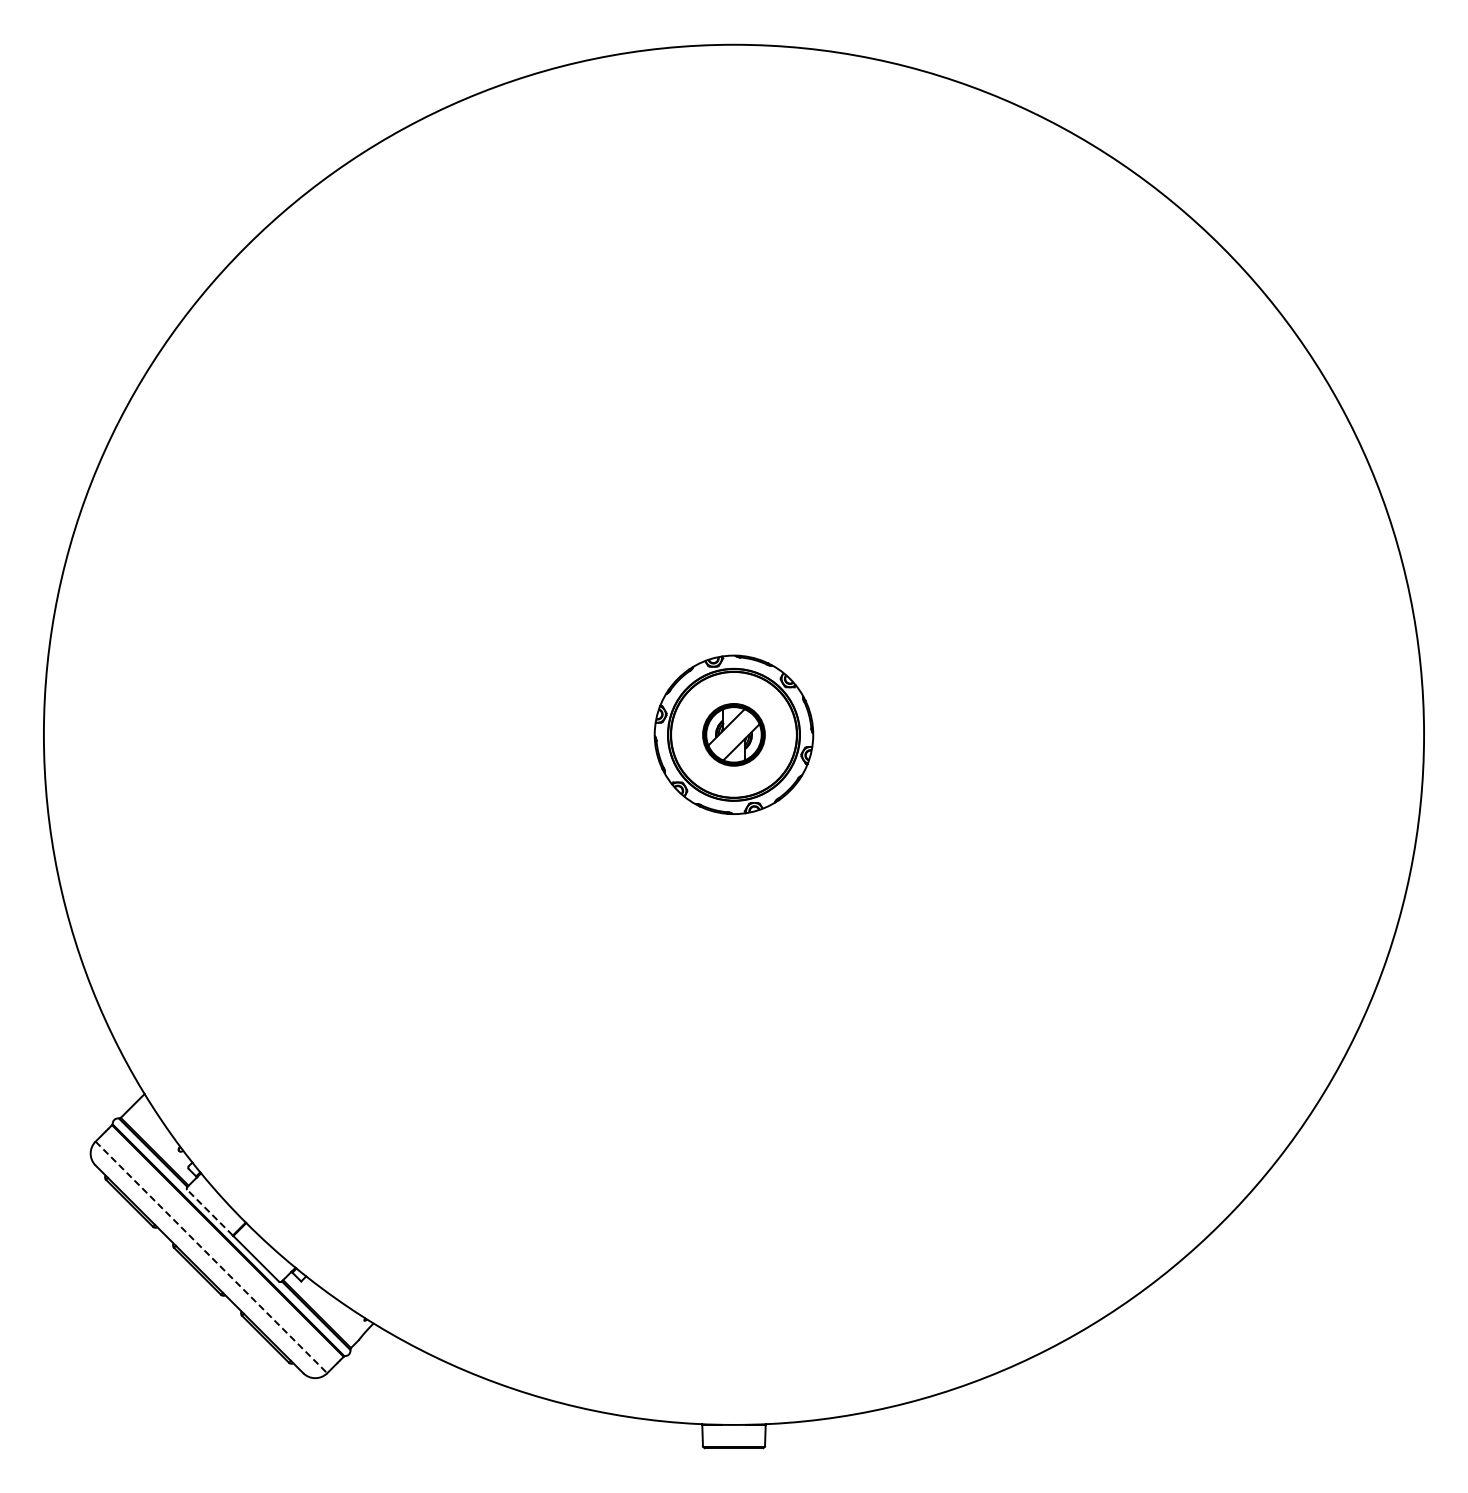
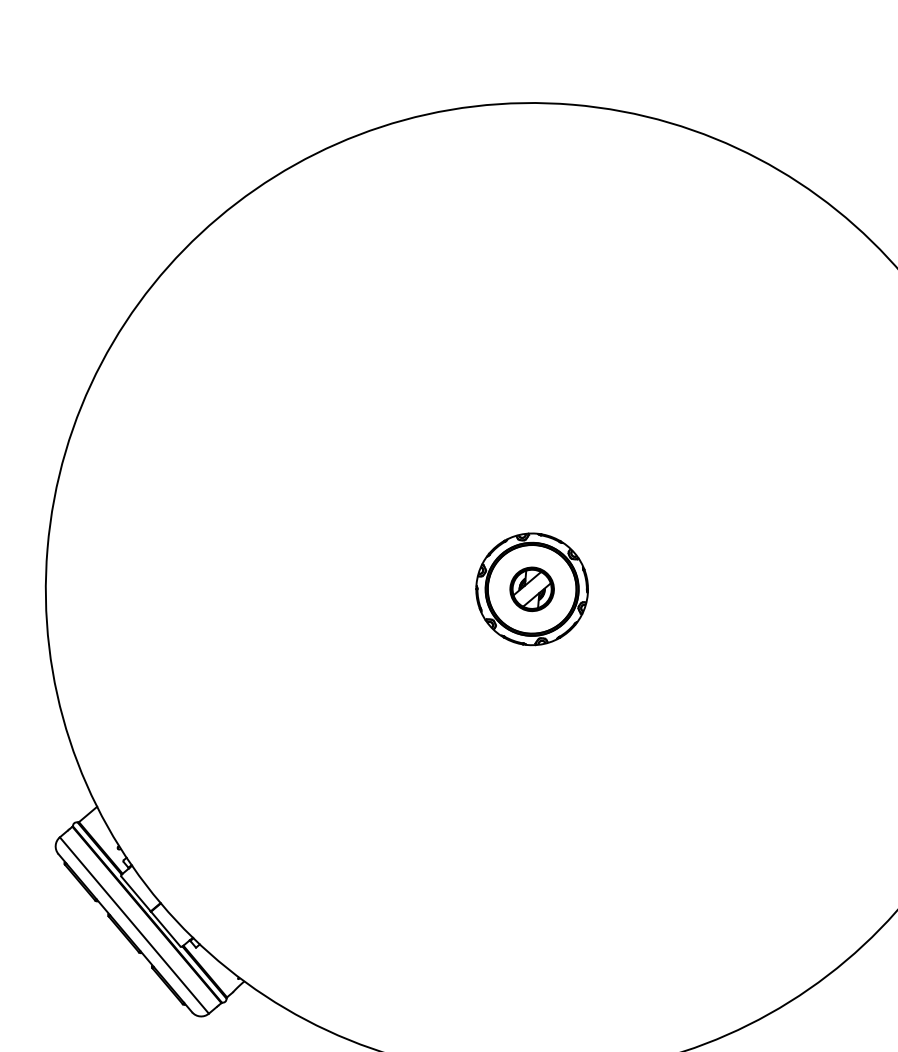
line: (209, 1212) -> (135, 893), dashed -> solid
line: (211, 1257) -> (134, 925), dashed -> solid

